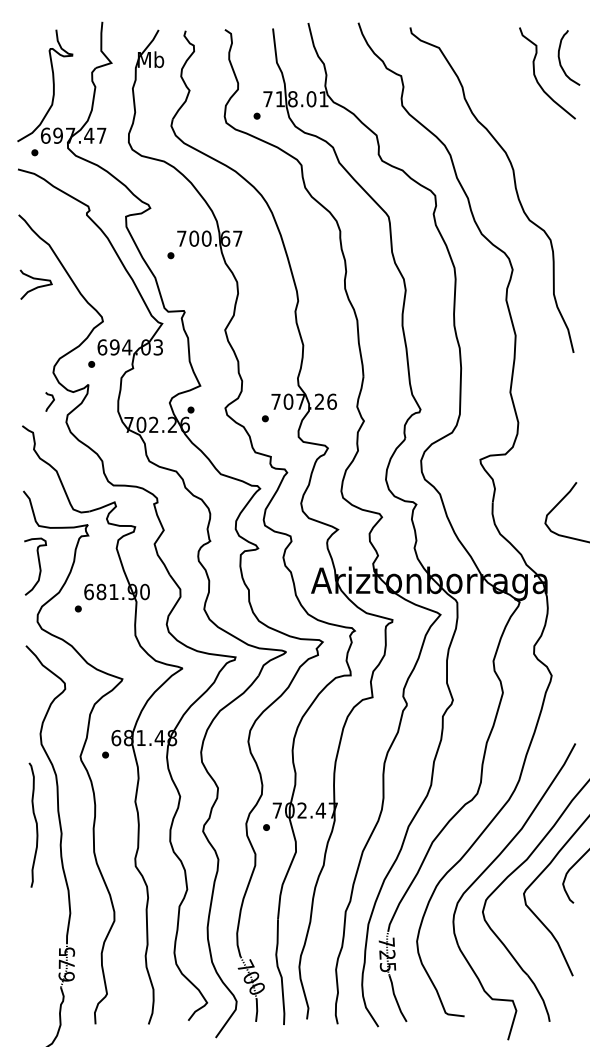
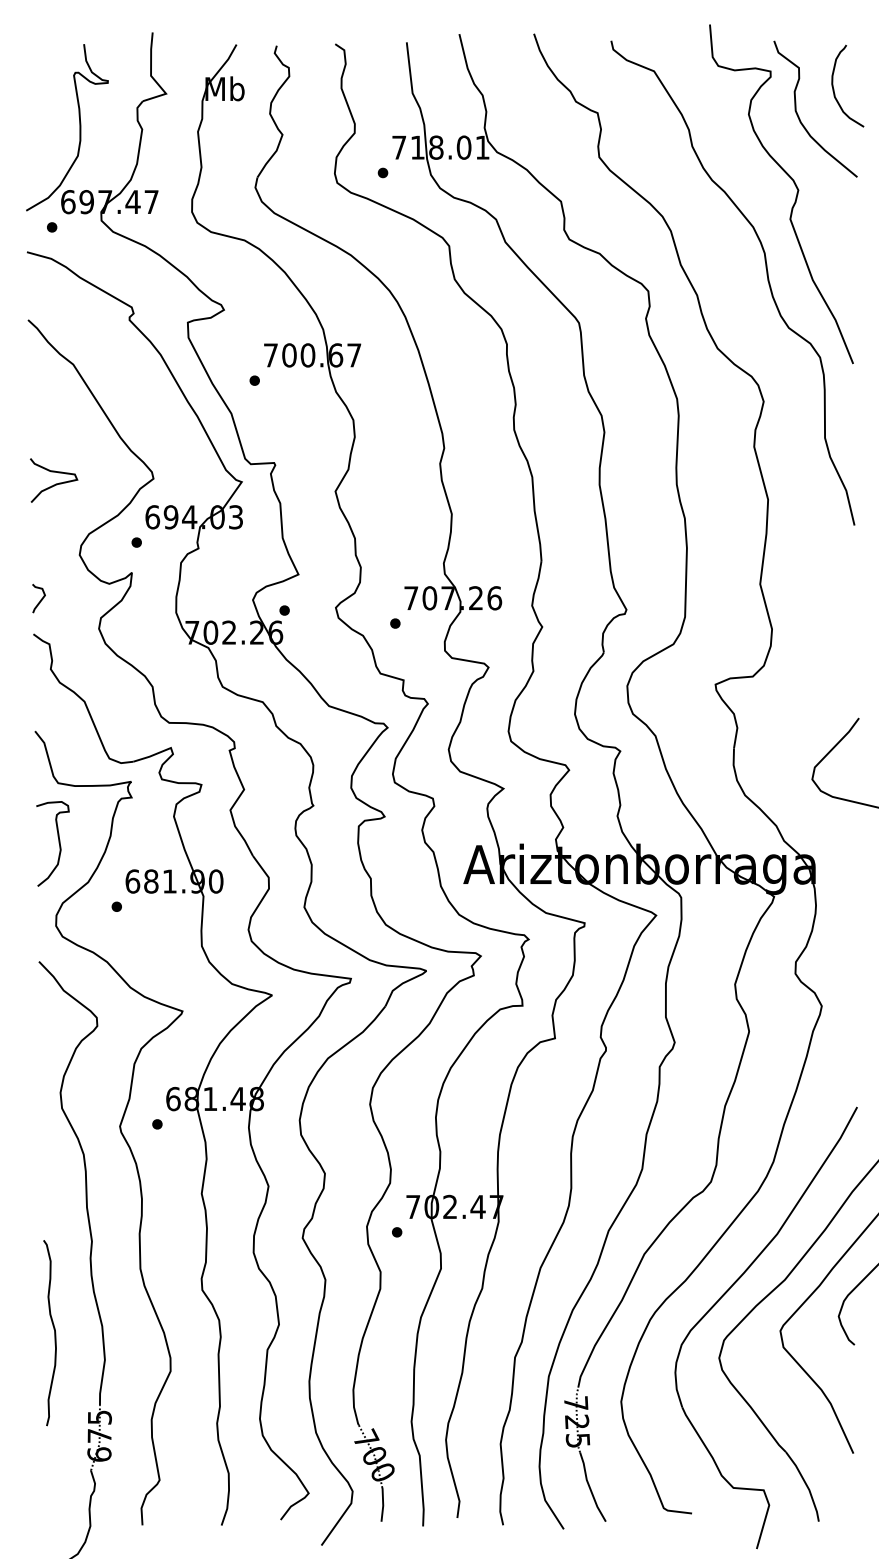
curve: (533, 133) -> (794, 198), added
curve: (37, 286) -> (56, 483), moved
curve: (50, 402) -> (39, 599), moved
curve: (35, 823) -> (53, 1330), moved

